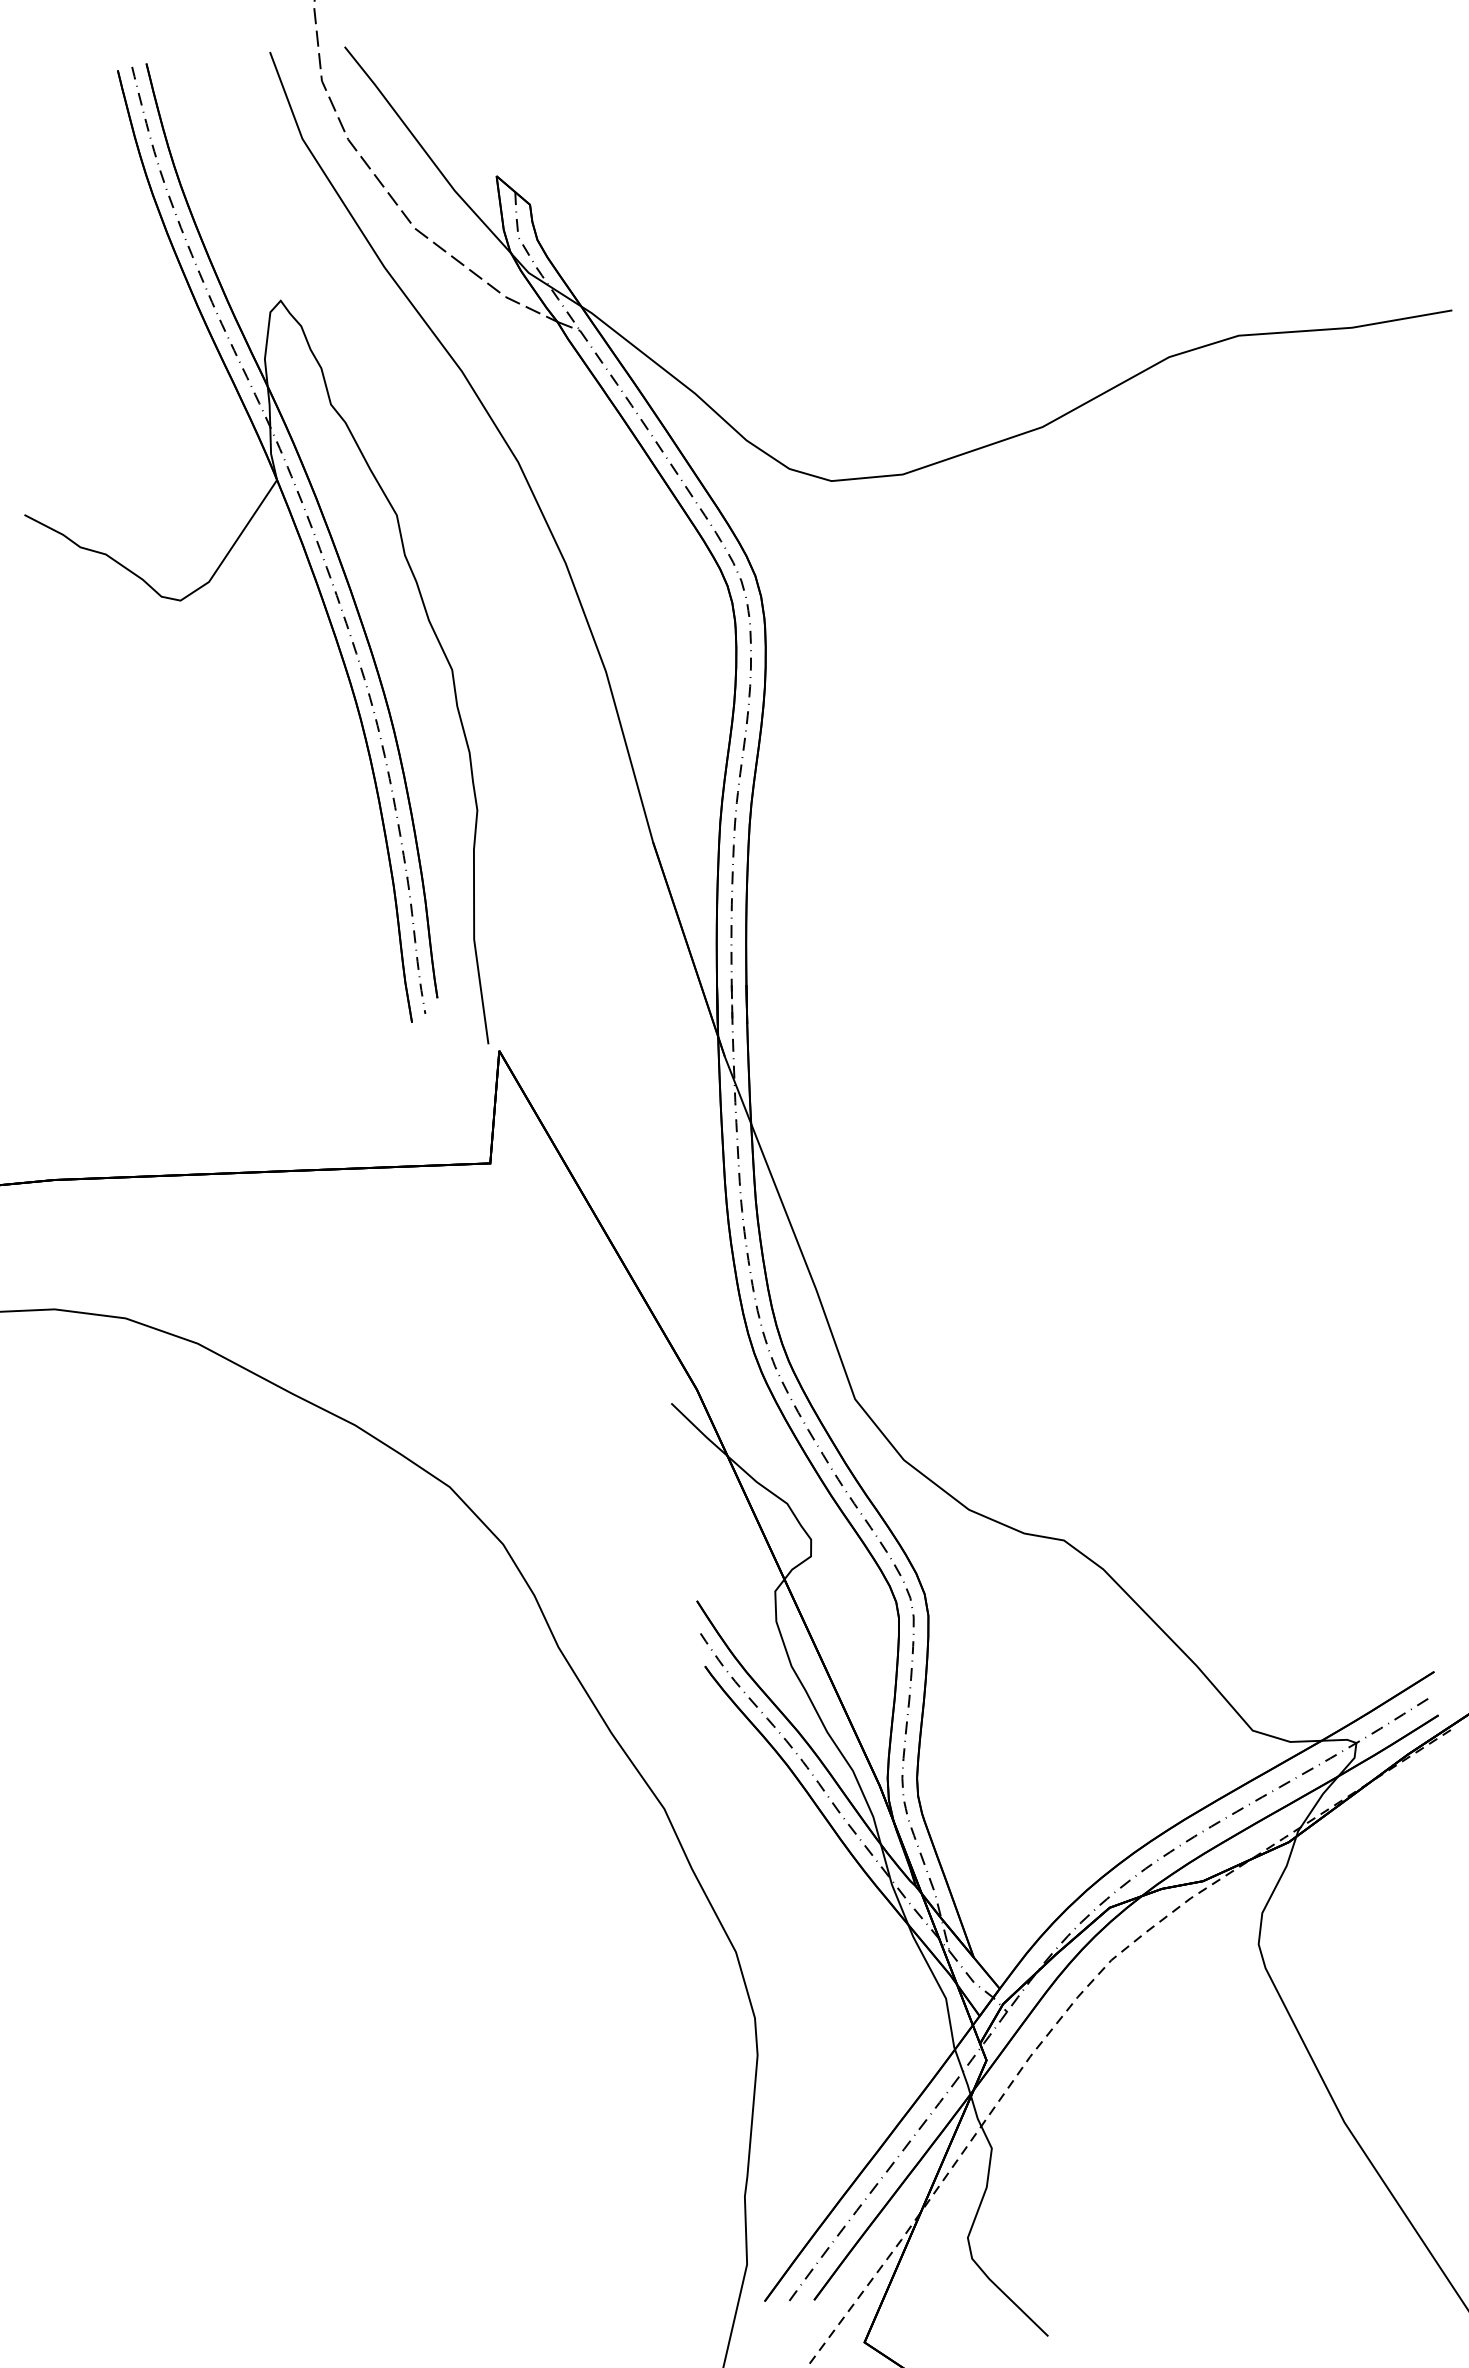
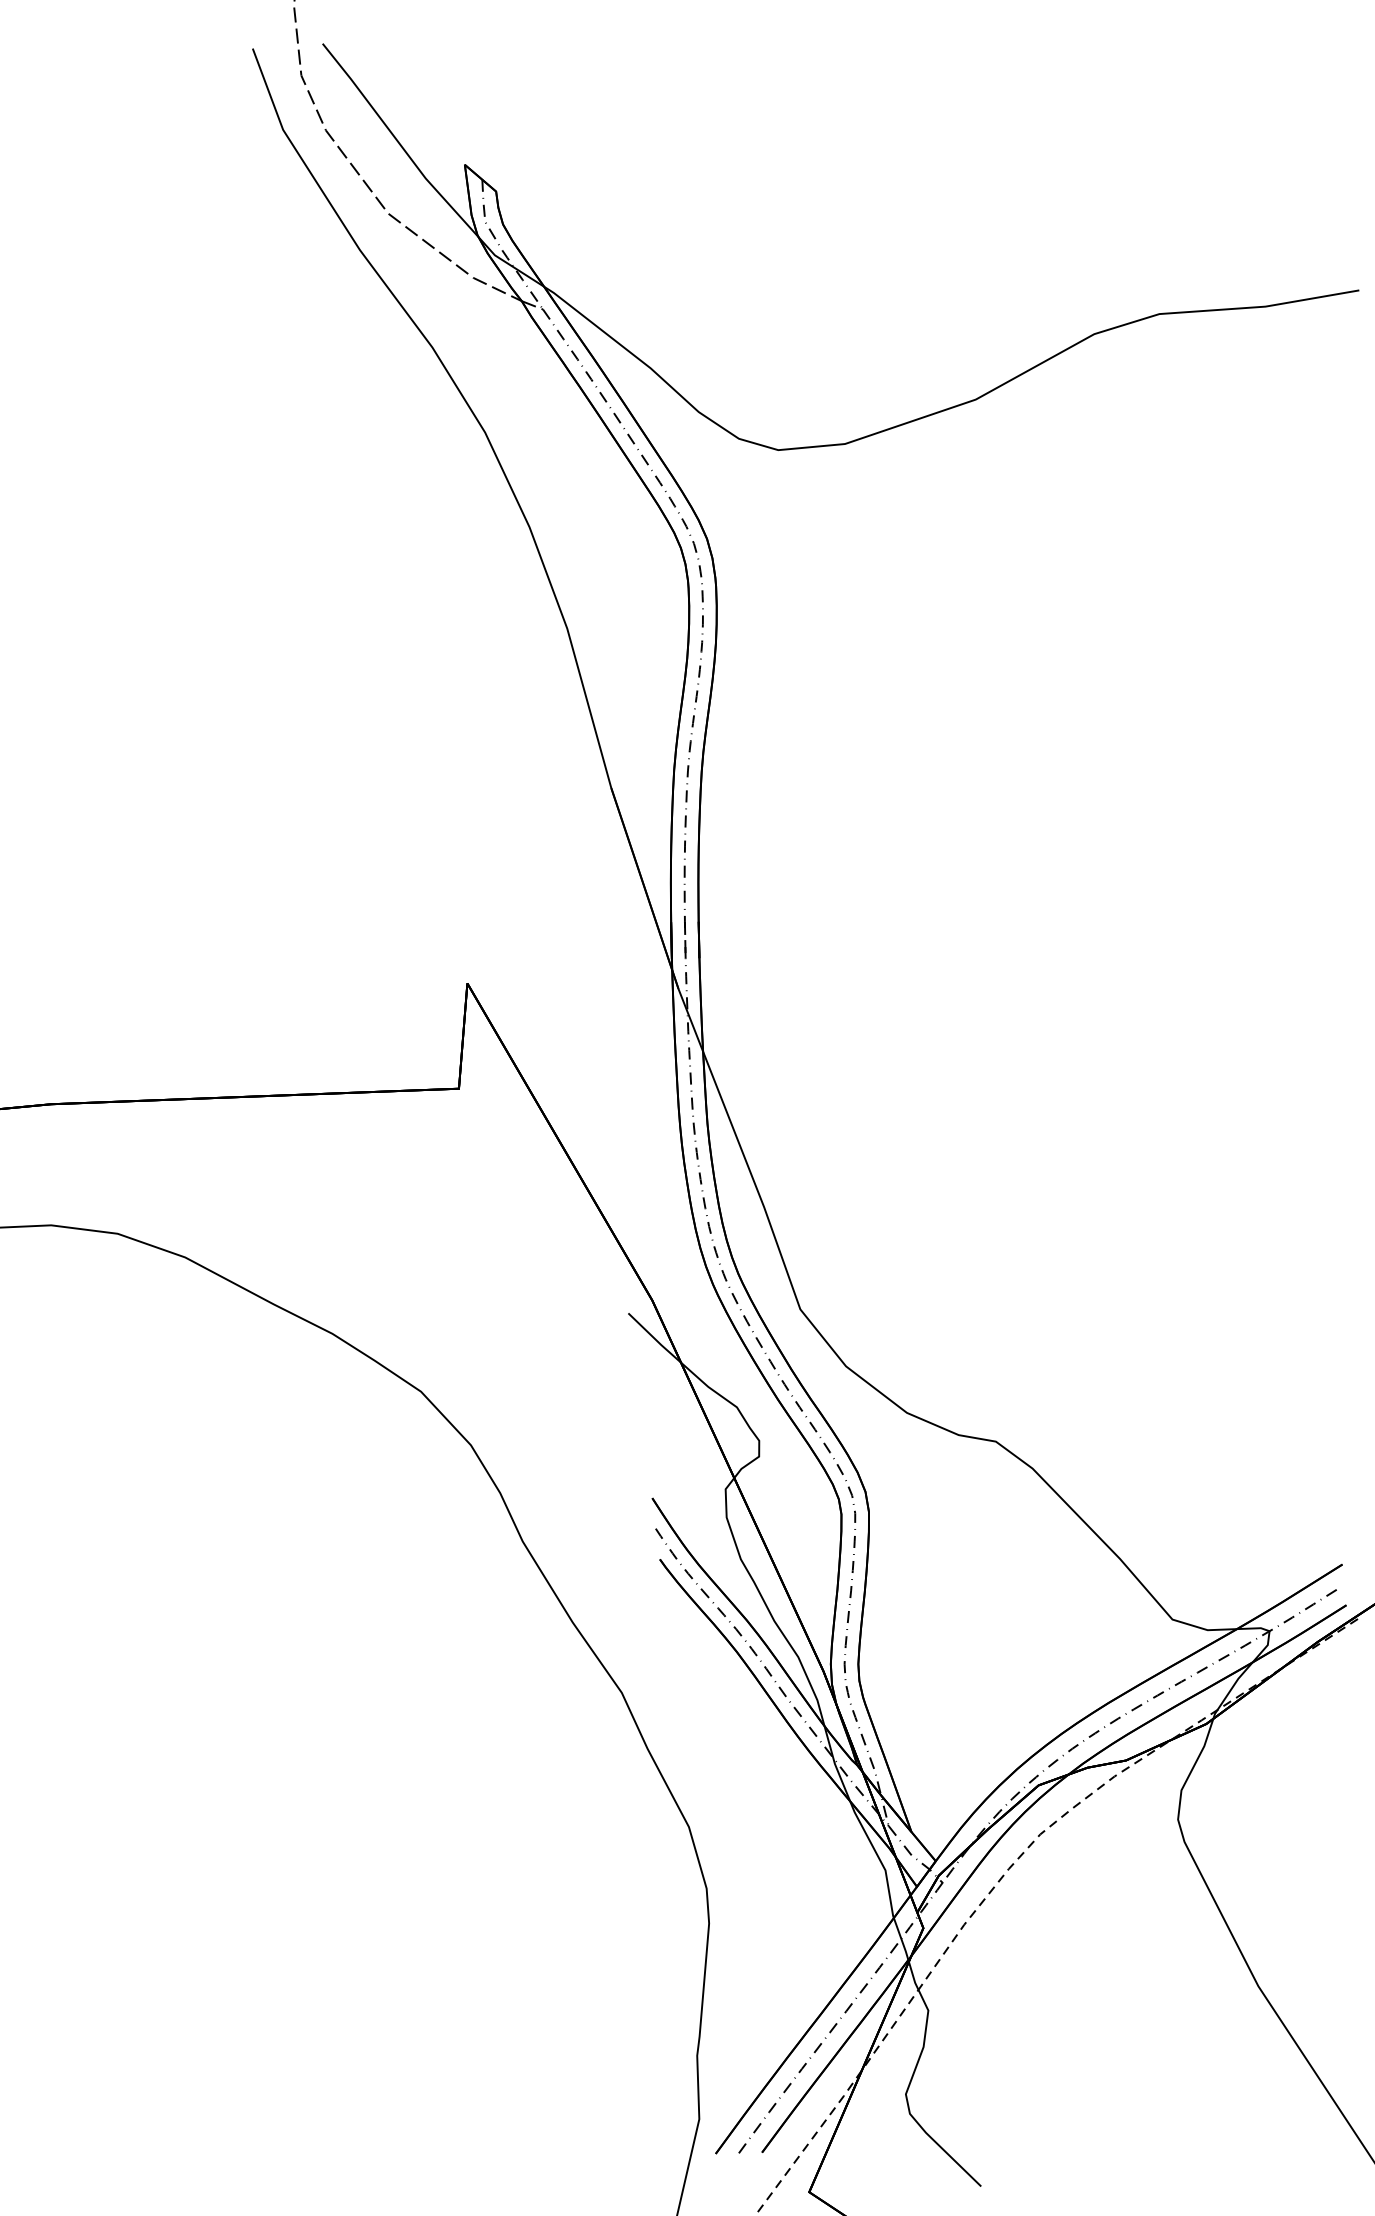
part: (237, 541) -> (222, 506), removed

